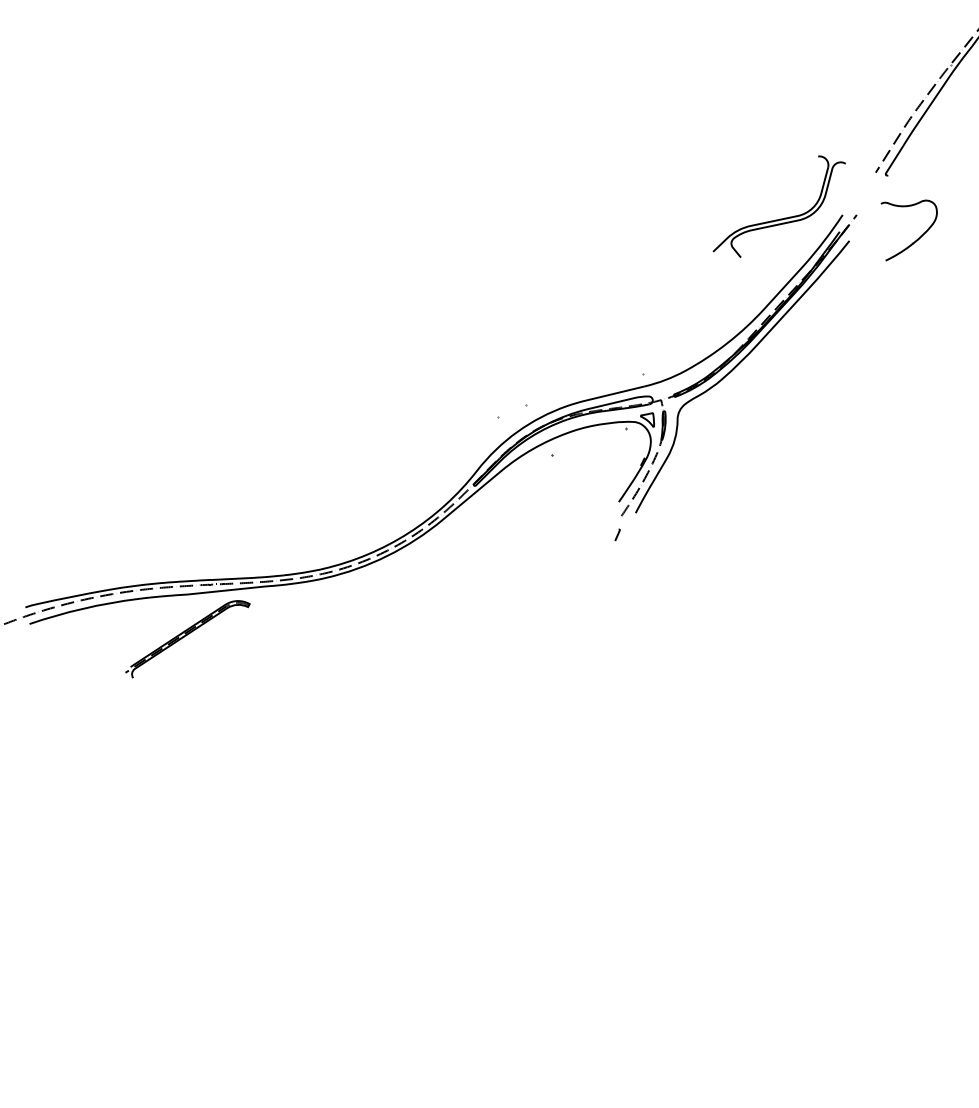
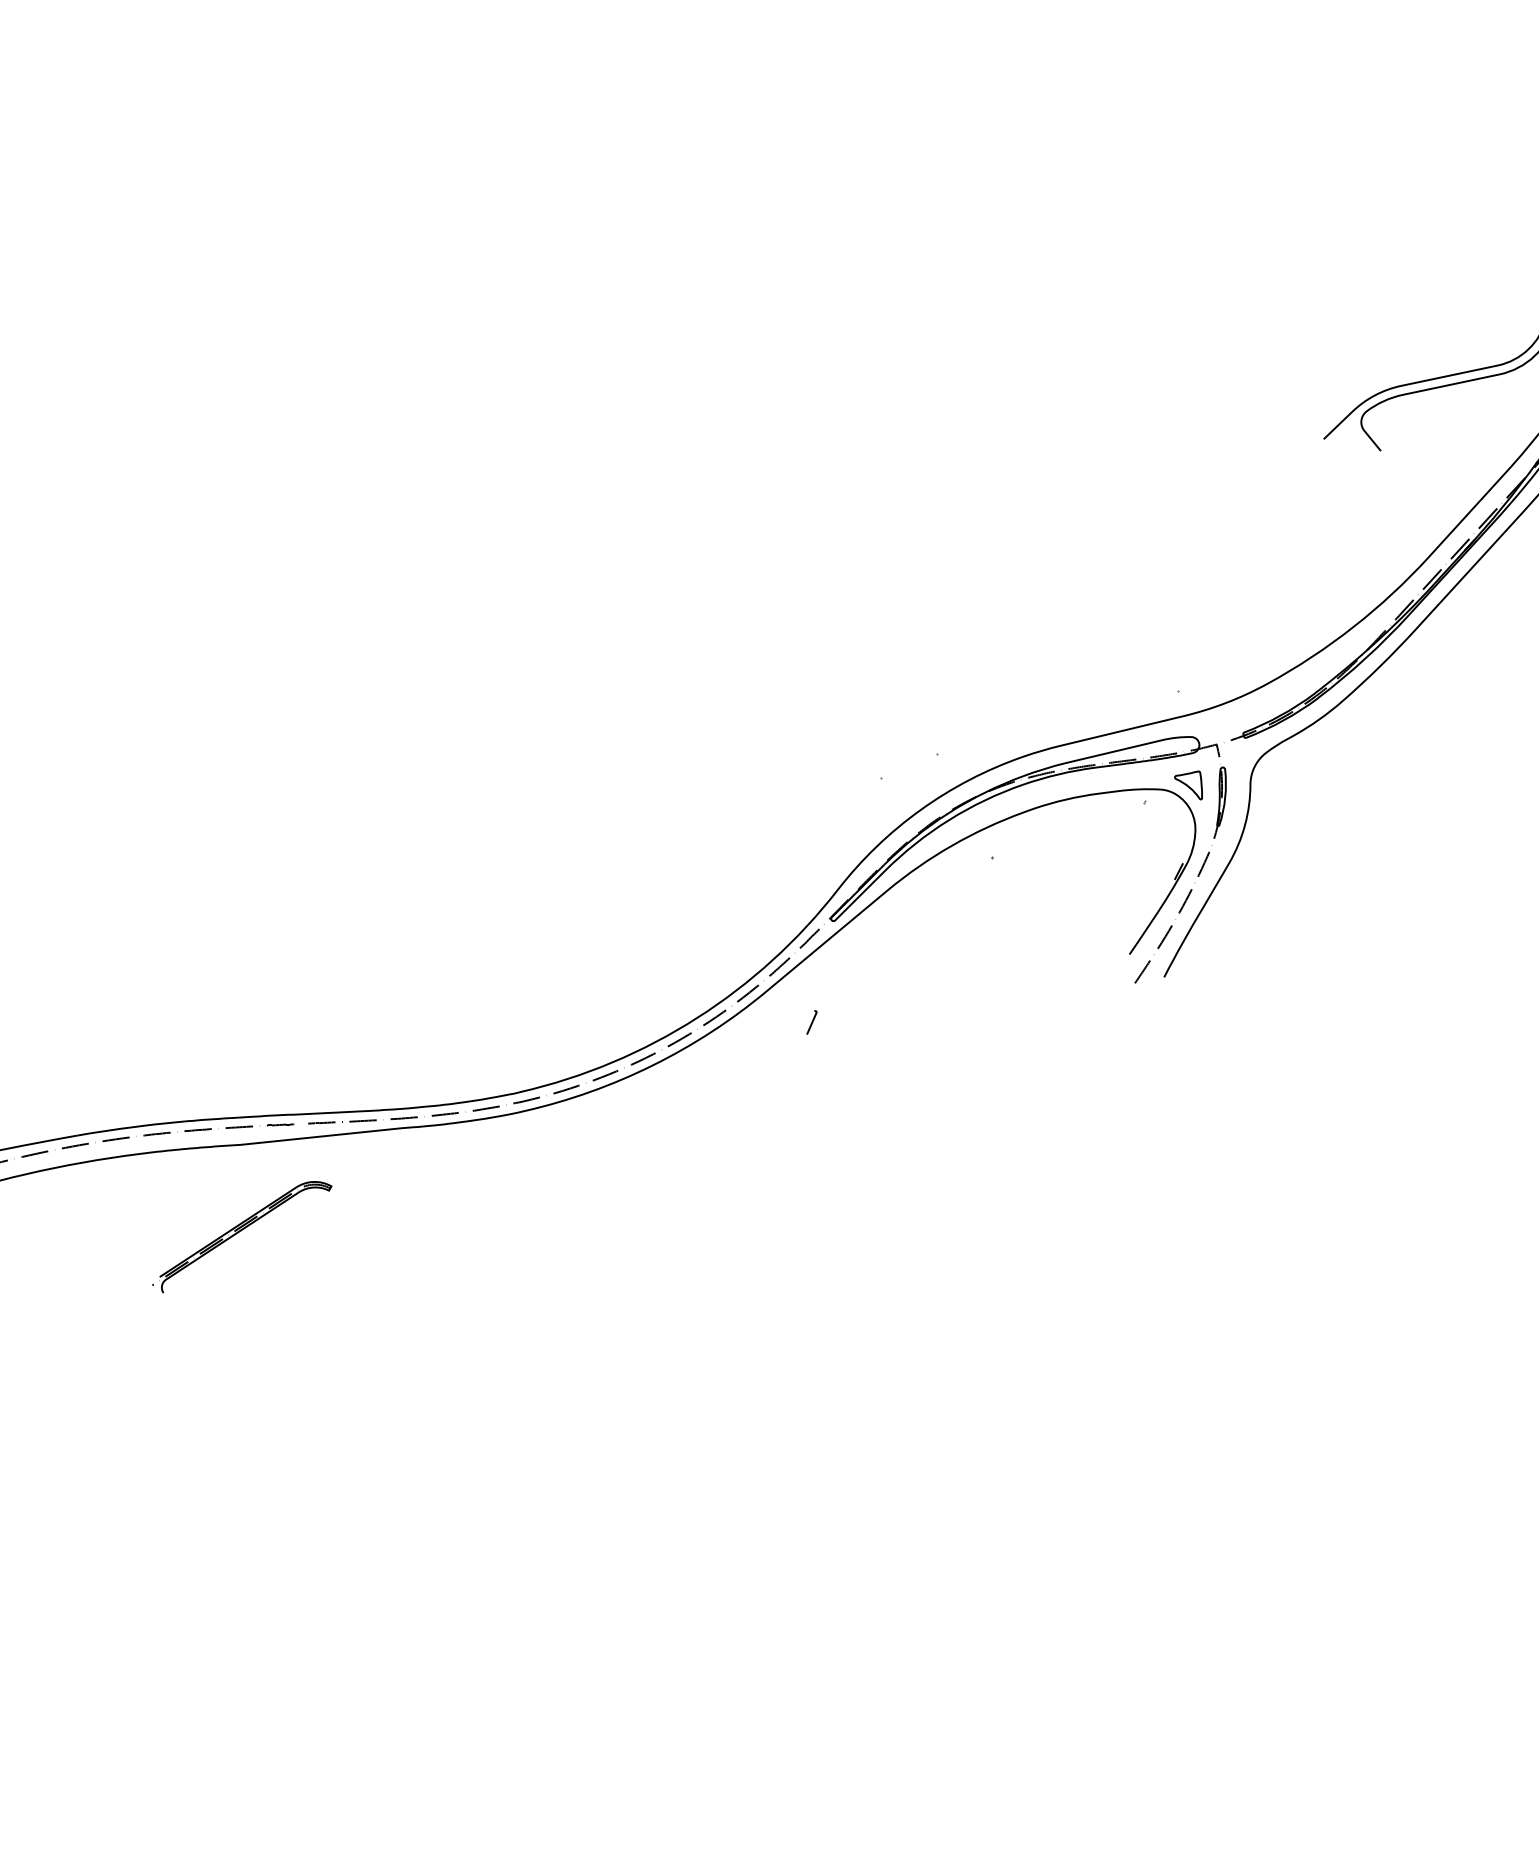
curve: (617, 534) -> (811, 1021), moved
part: (187, 639) -> (241, 1237), size x0.7

